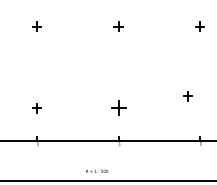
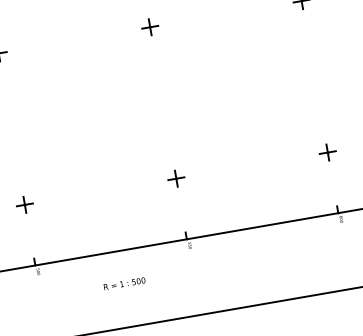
part: (187, 96) -> (327, 153), moved
part: (118, 108) -> (176, 179), size x0.62
text: (97, 170) -> (125, 282), moved

